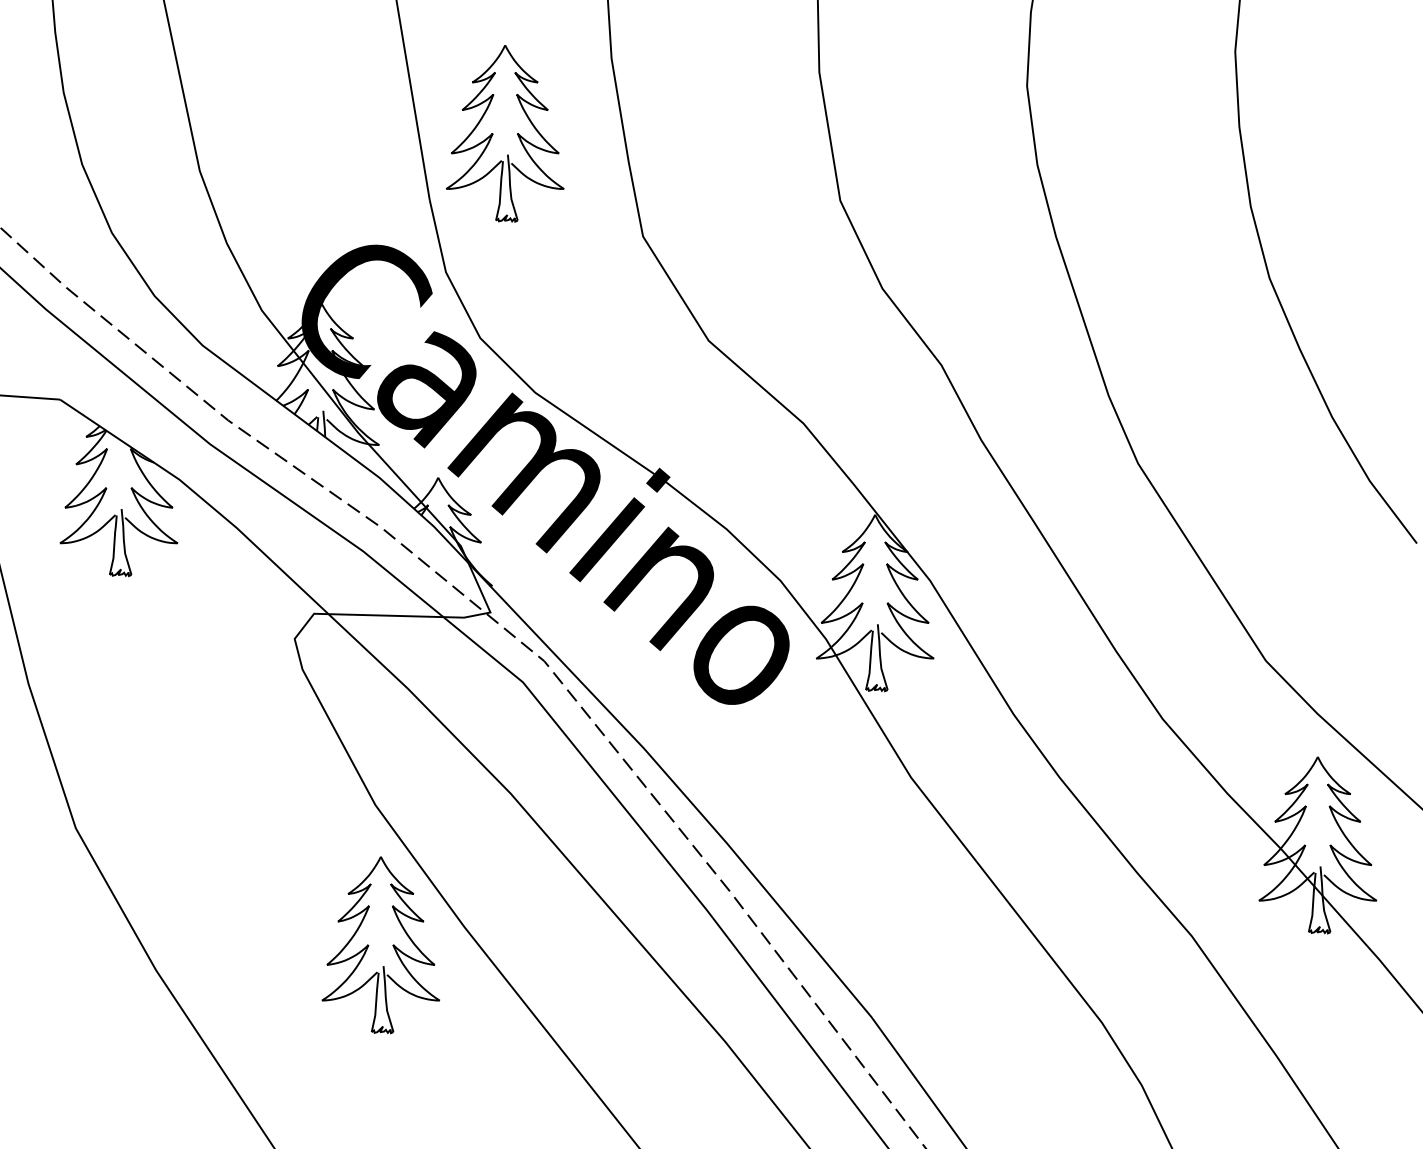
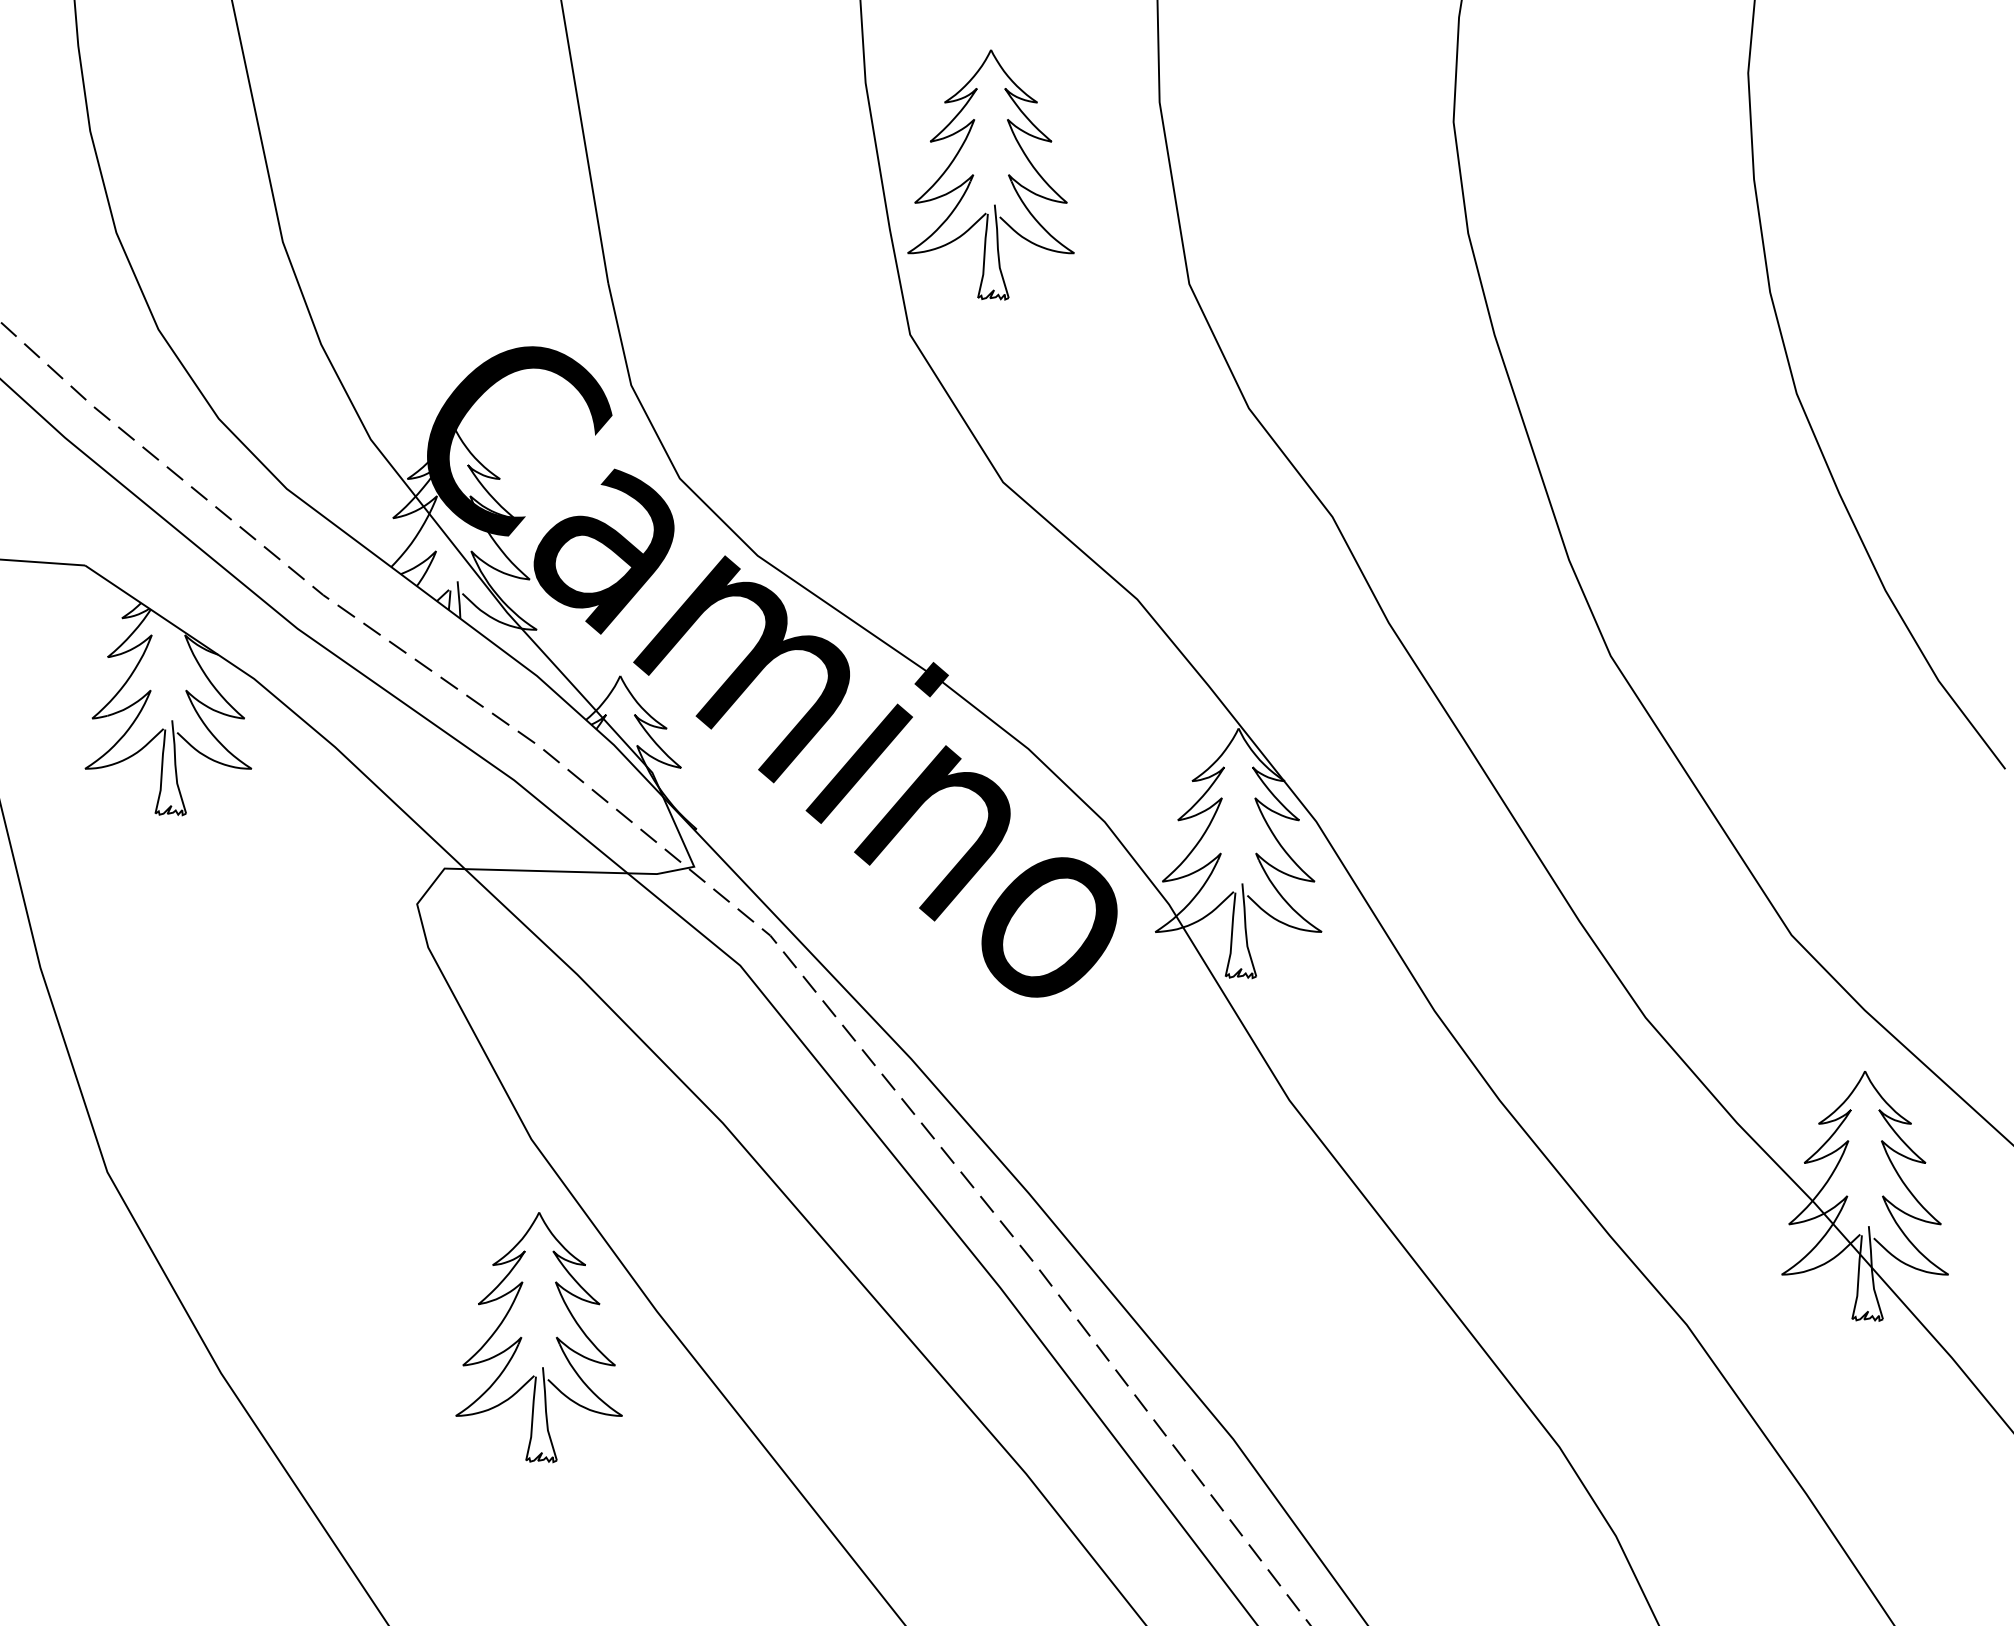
part: (493, 133) -> (974, 174), moved

